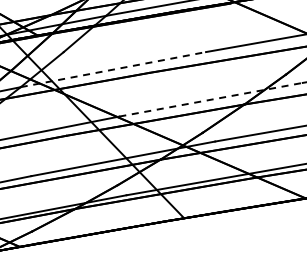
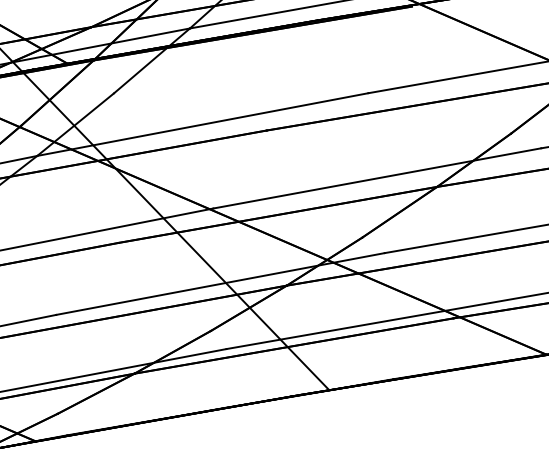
line: (113, 69) -> (203, 124), dashed -> solid
line: (211, 99) -> (378, 177), dashed -> solid

